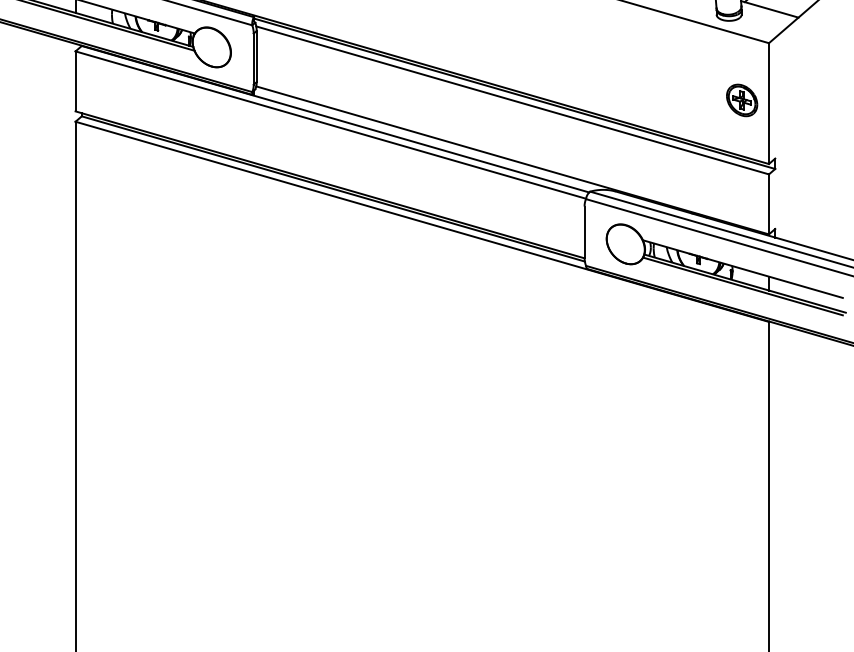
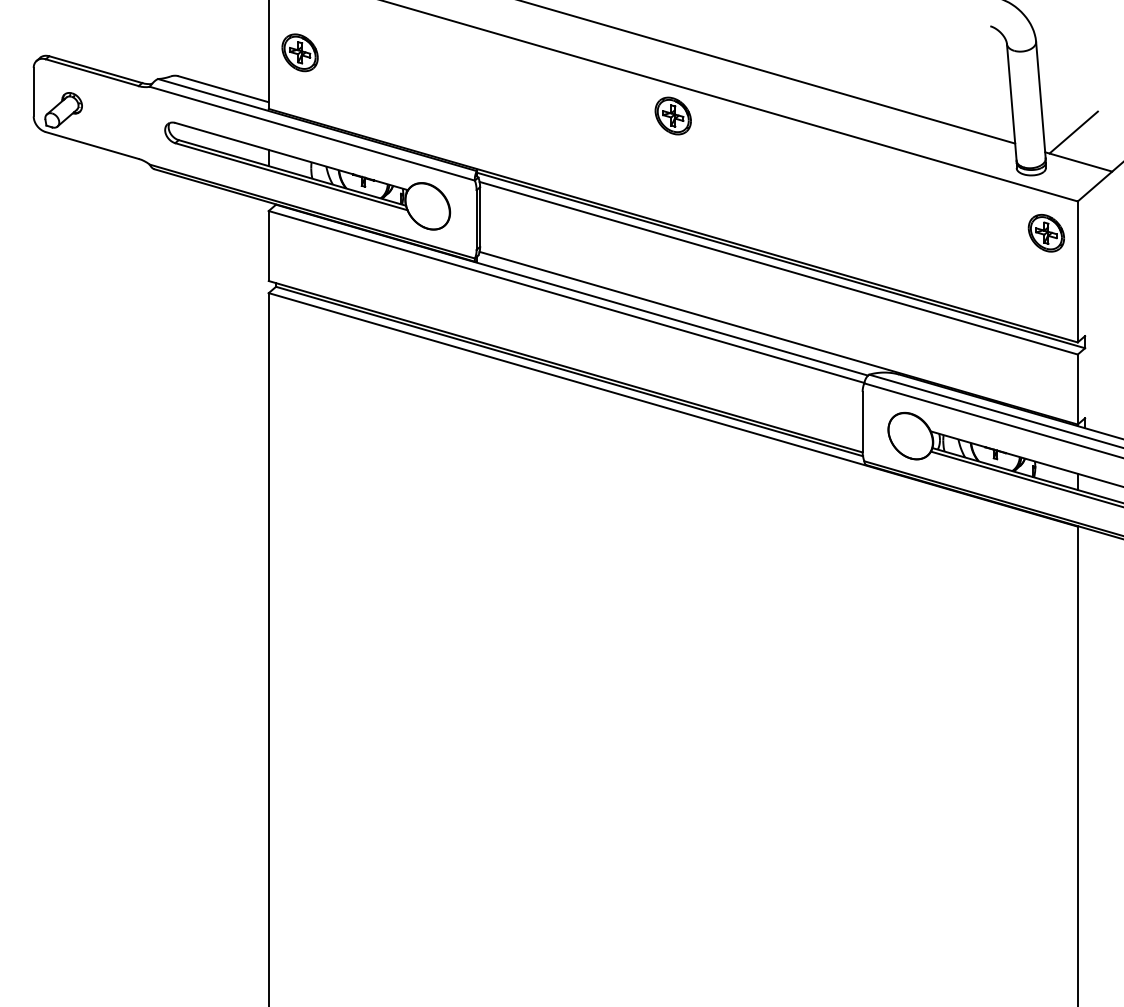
part: (741, 100) -> (1045, 233), moved

